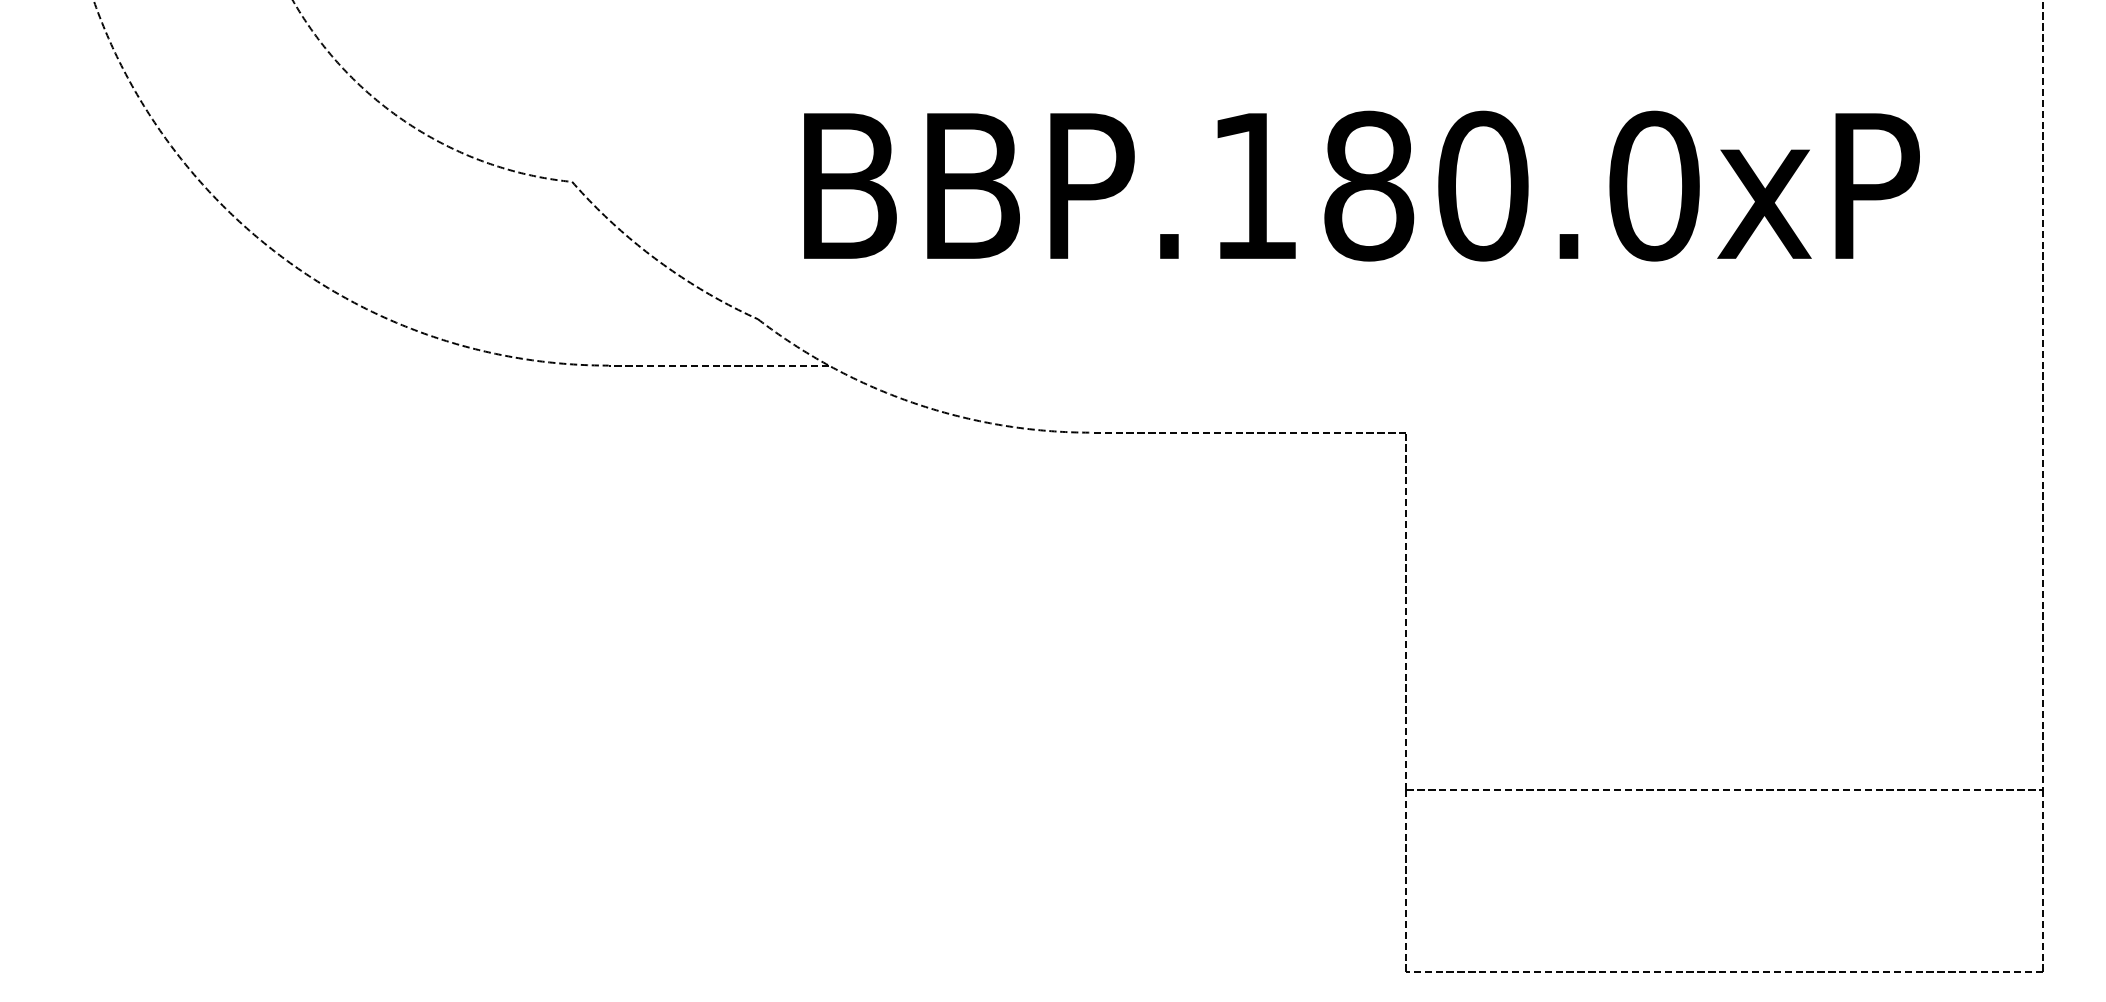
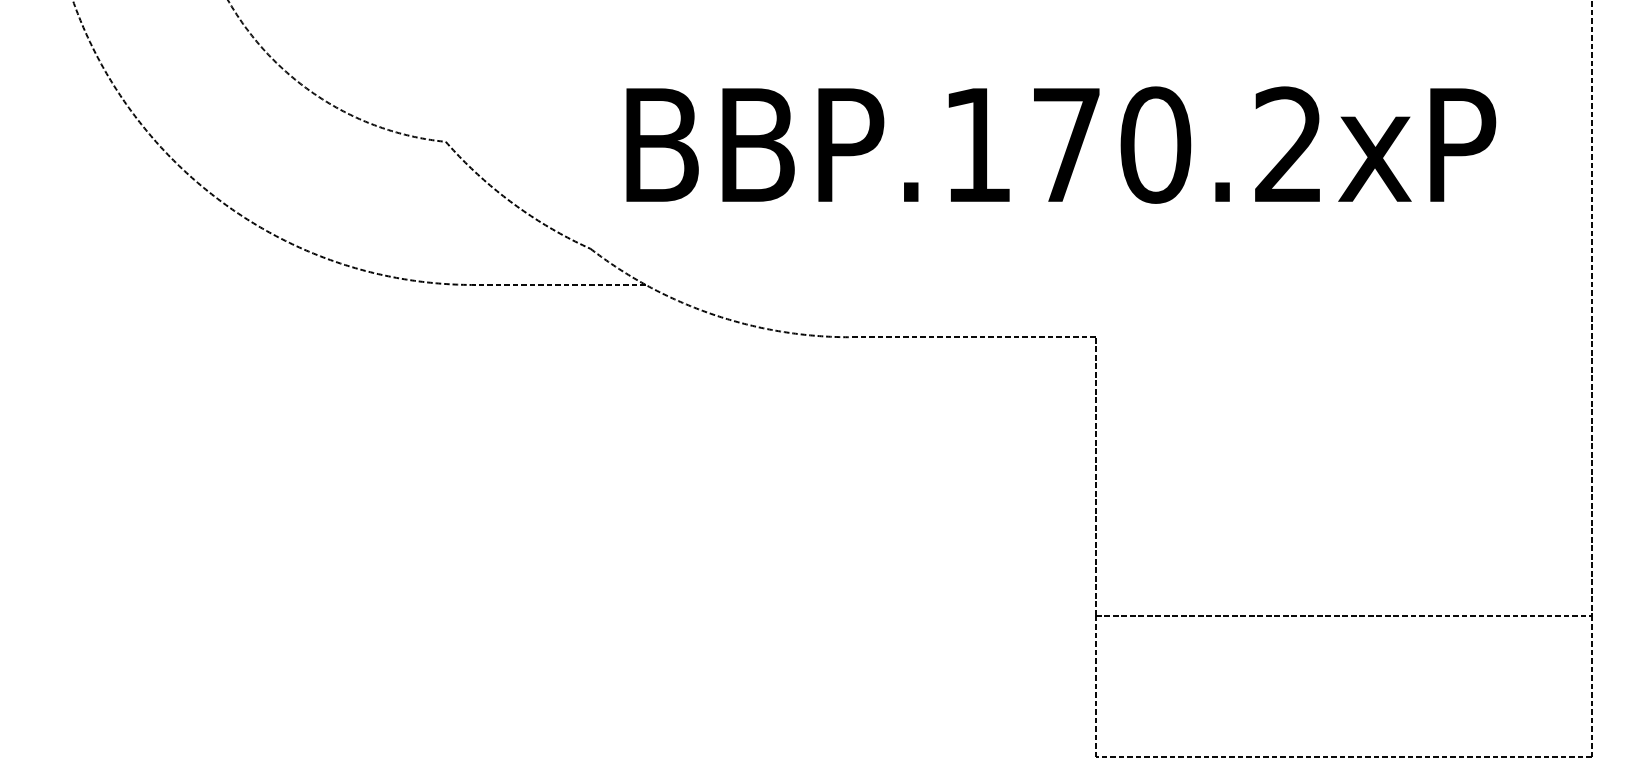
text: (1511, 185) -> (1177, 144), BBP.180.0xP -> BBP.170.2xP

